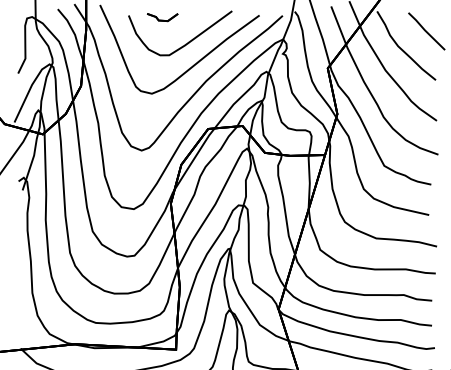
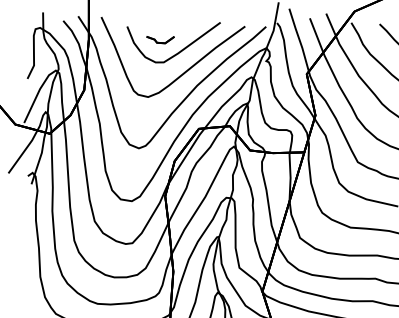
part: (162, 17) -> (160, 40), moved

